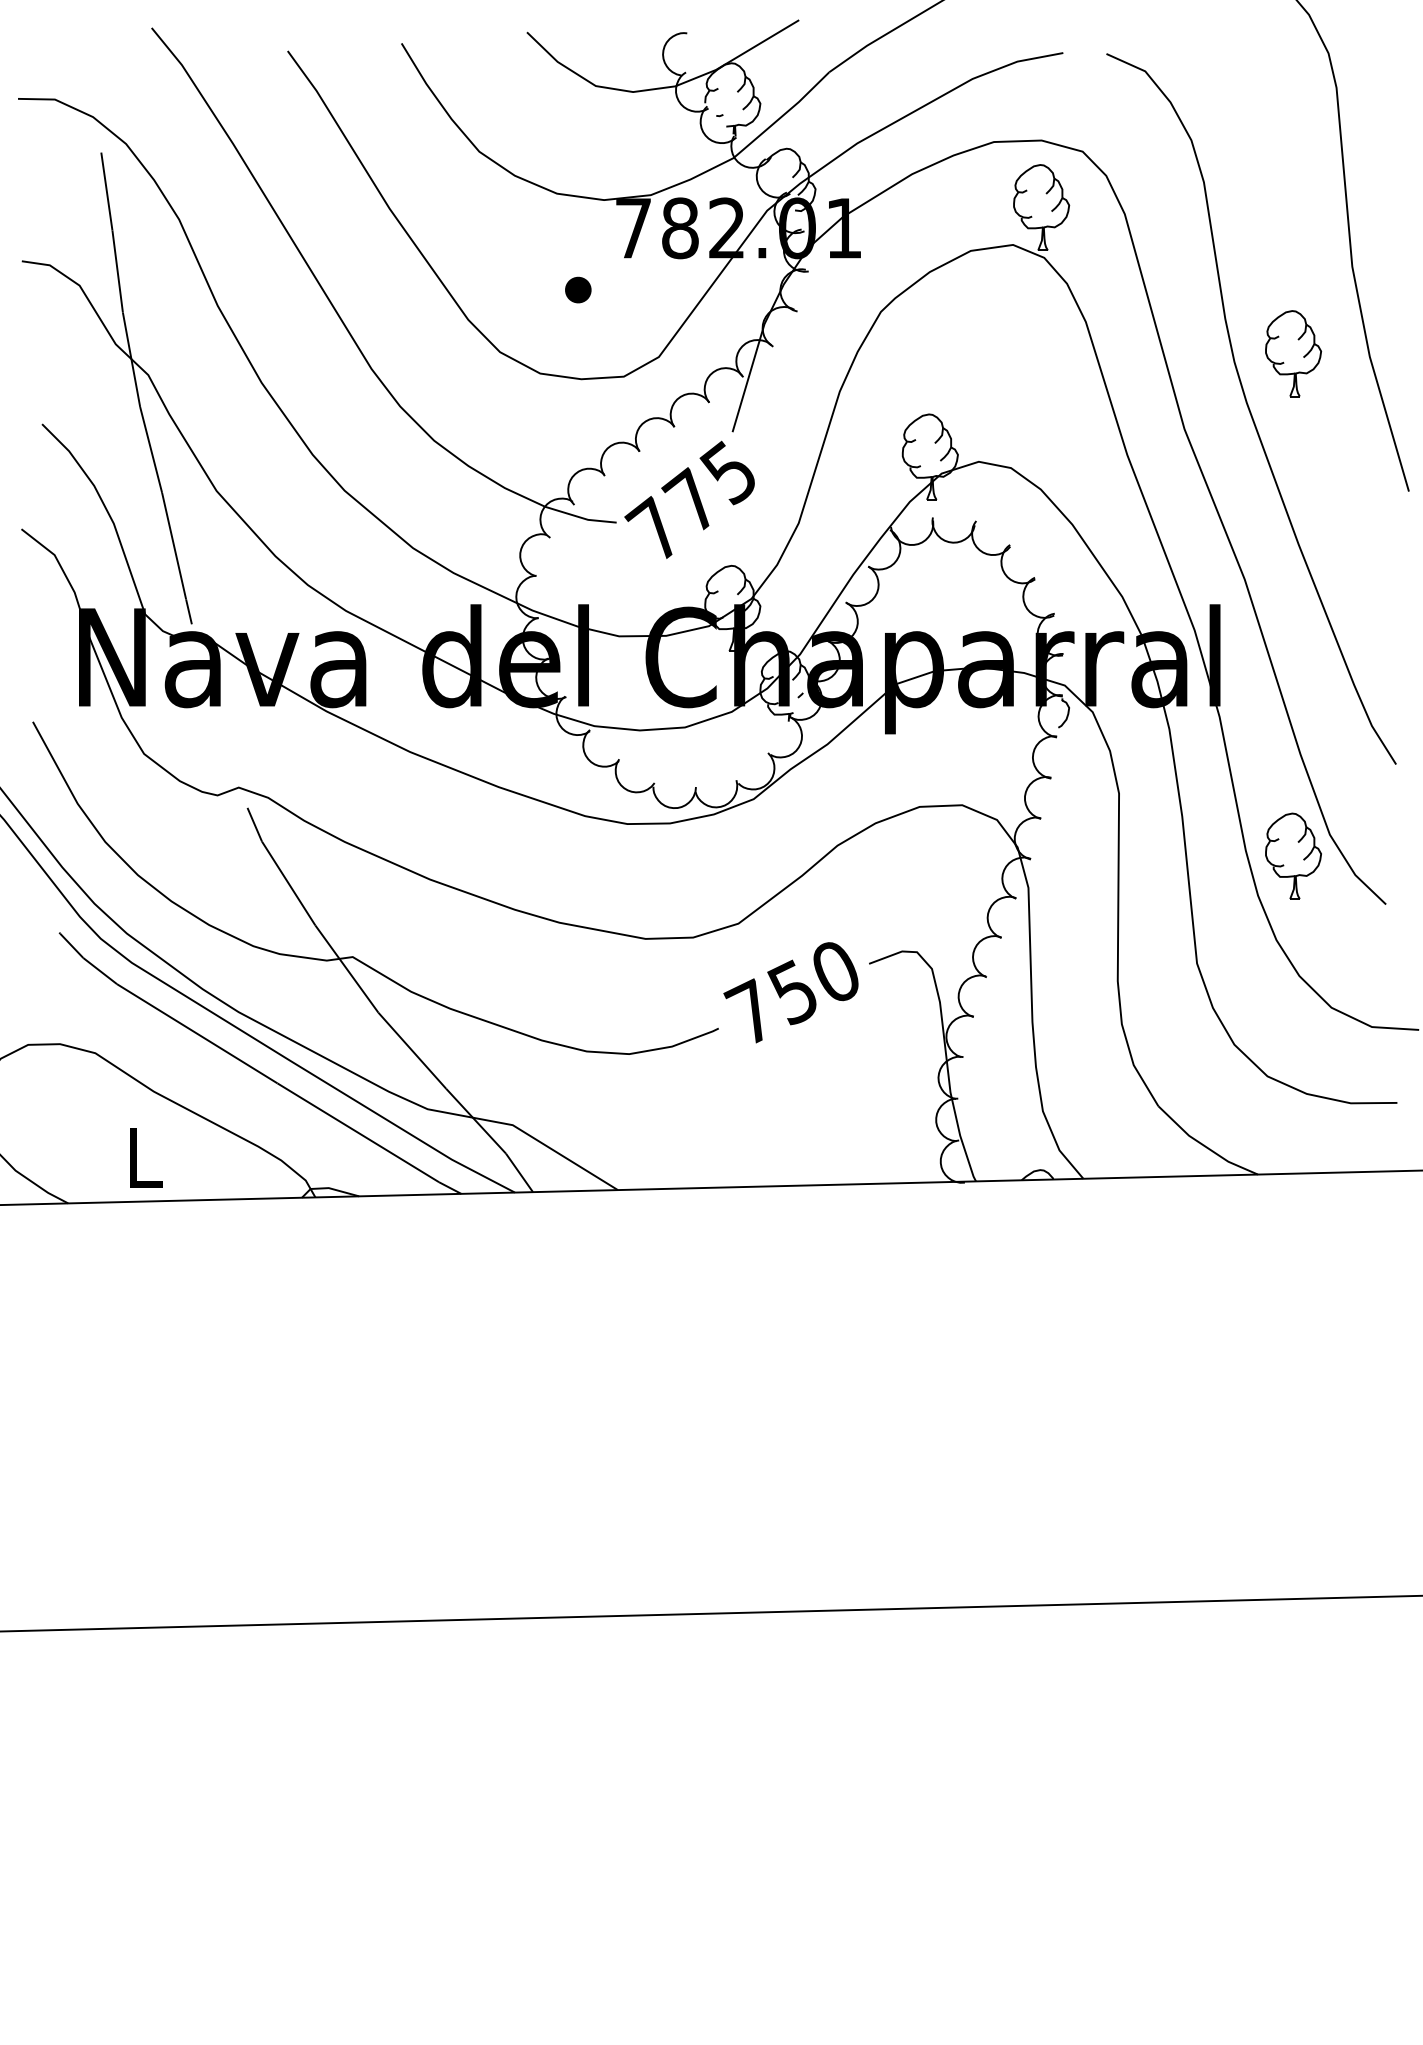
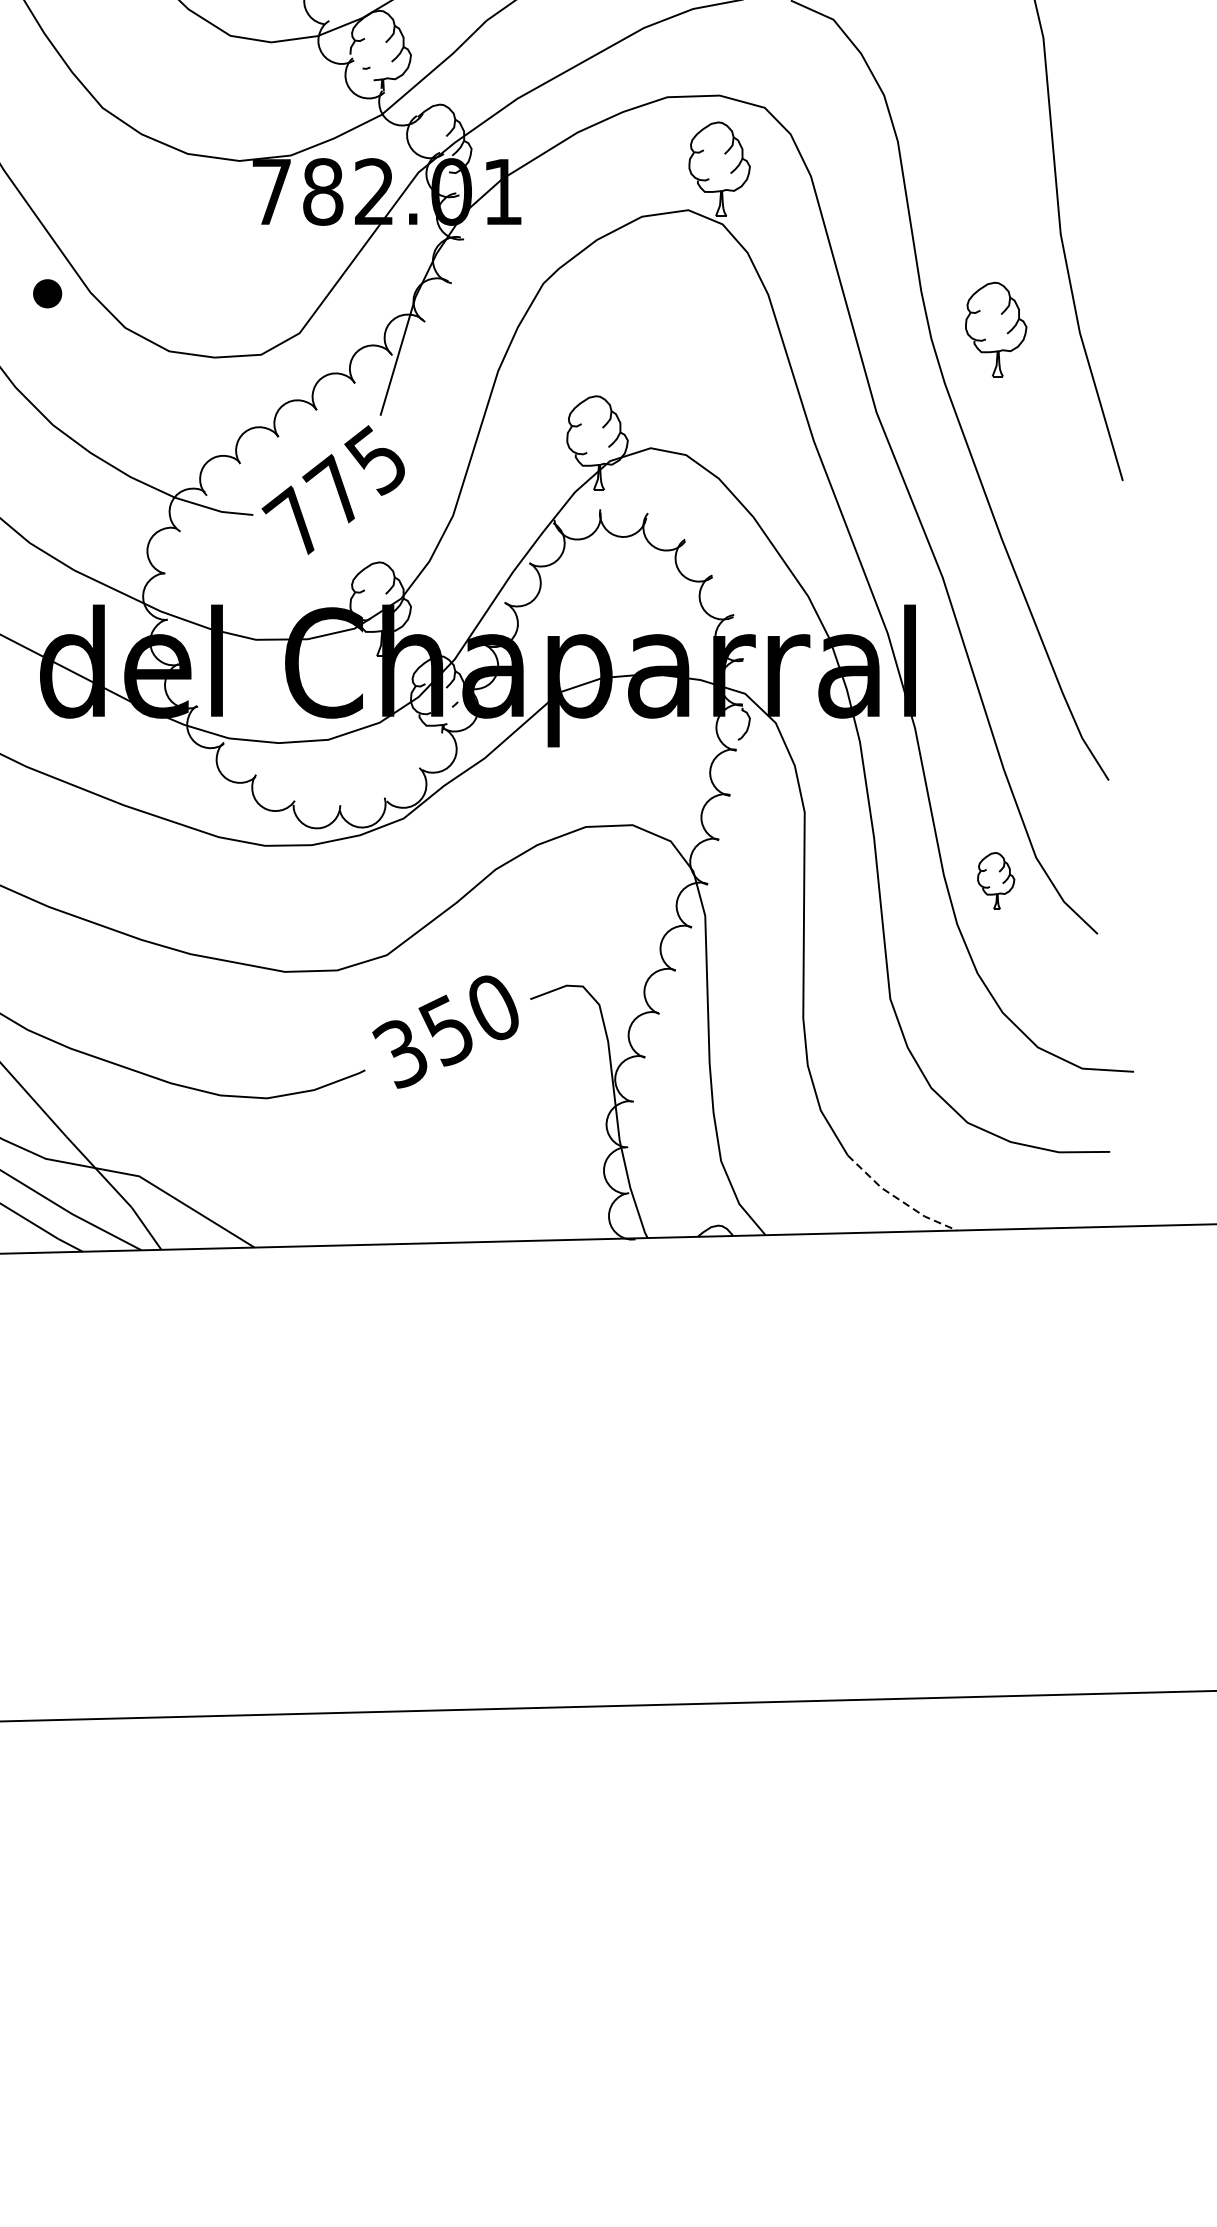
part: (578, 289) -> (47, 293), moved
part: (1293, 855) -> (996, 880), size x0.6
text: (749, 1011) -> (399, 1051), 750 -> 350
line: (1204, 1146) -> (898, 1199), solid -> dashed

